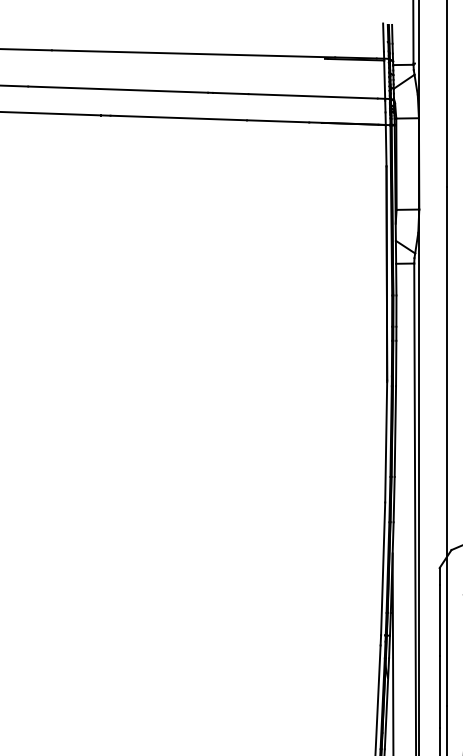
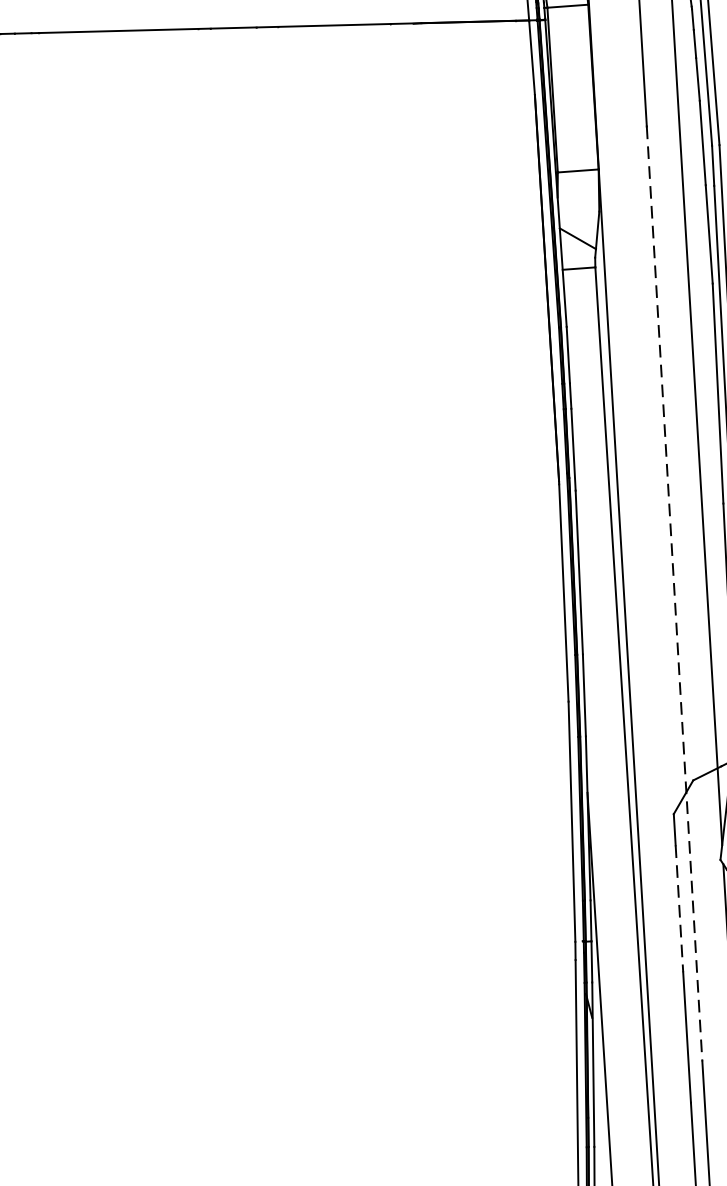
line: (447, 446) -> (674, 593), solid -> dashed
line: (439, 621) -> (679, 910), solid -> dashed

